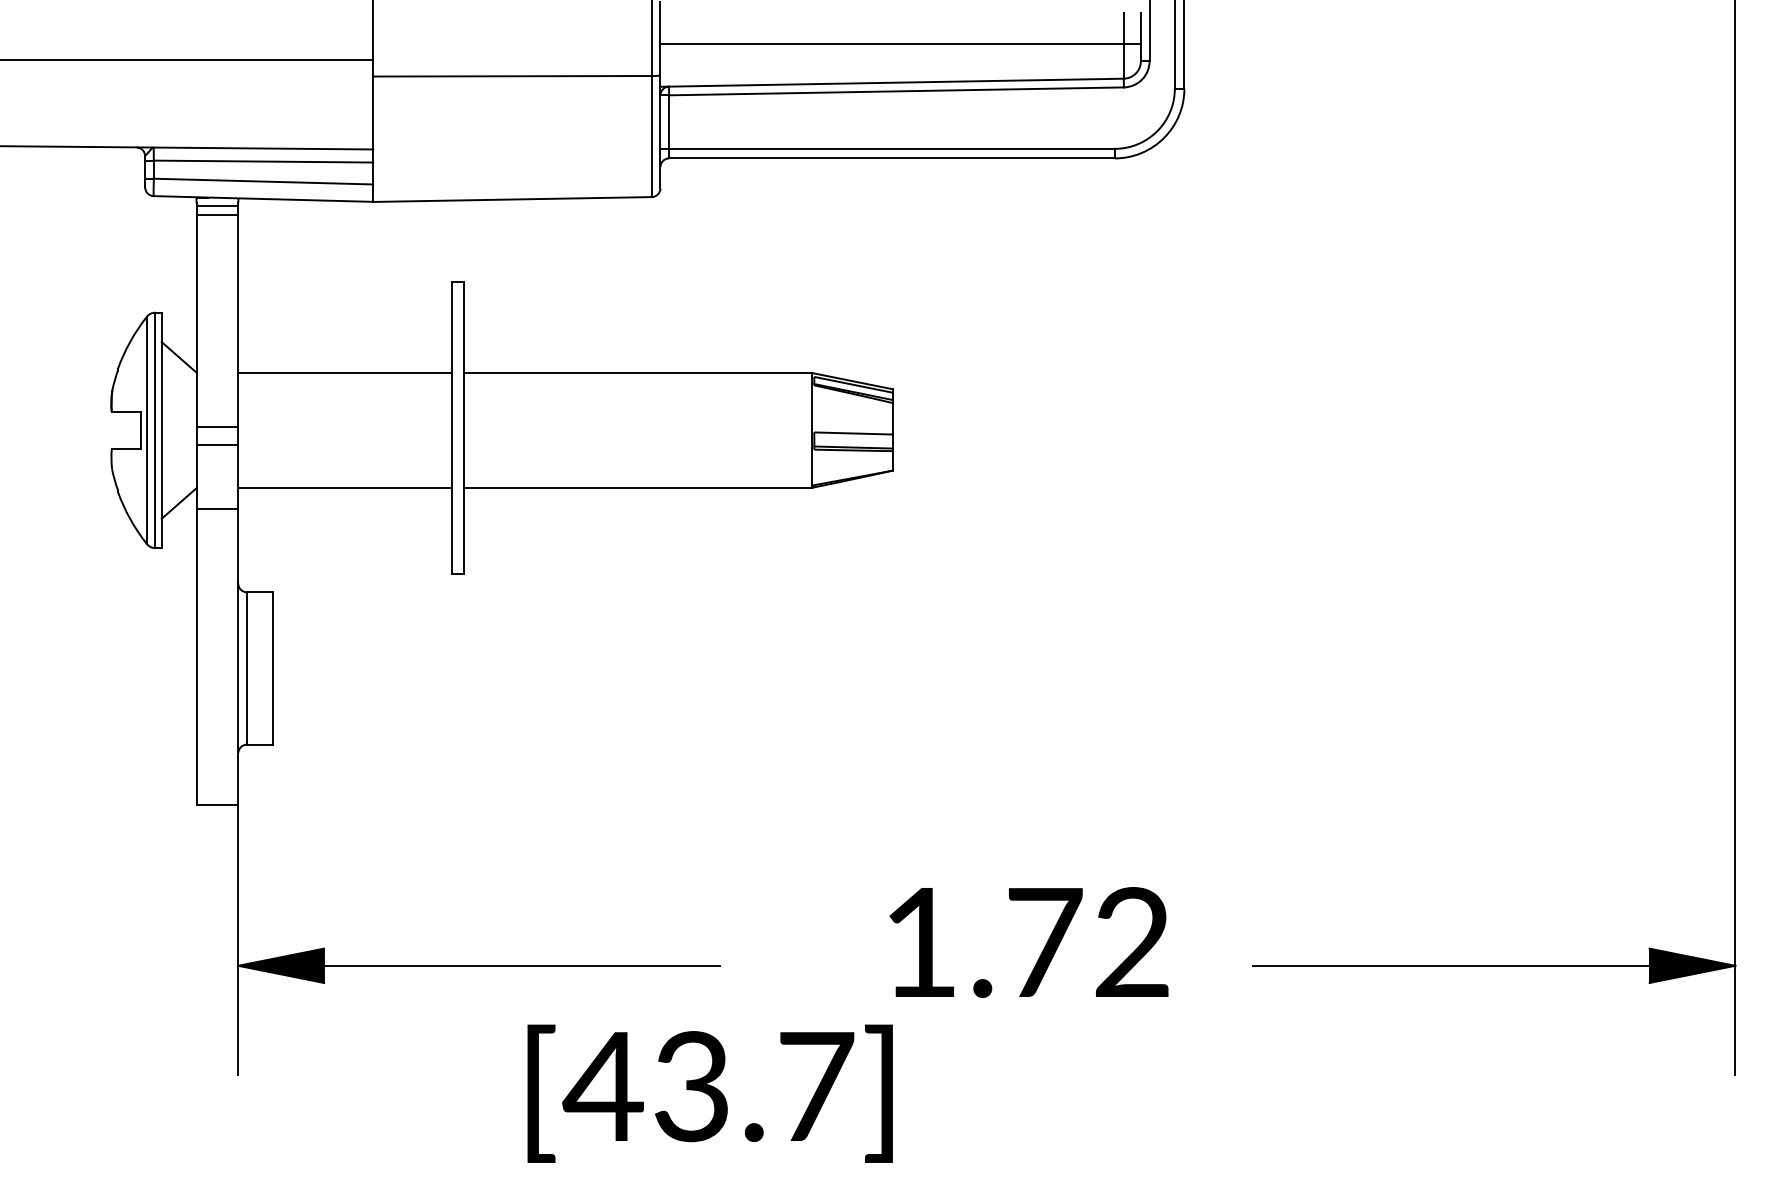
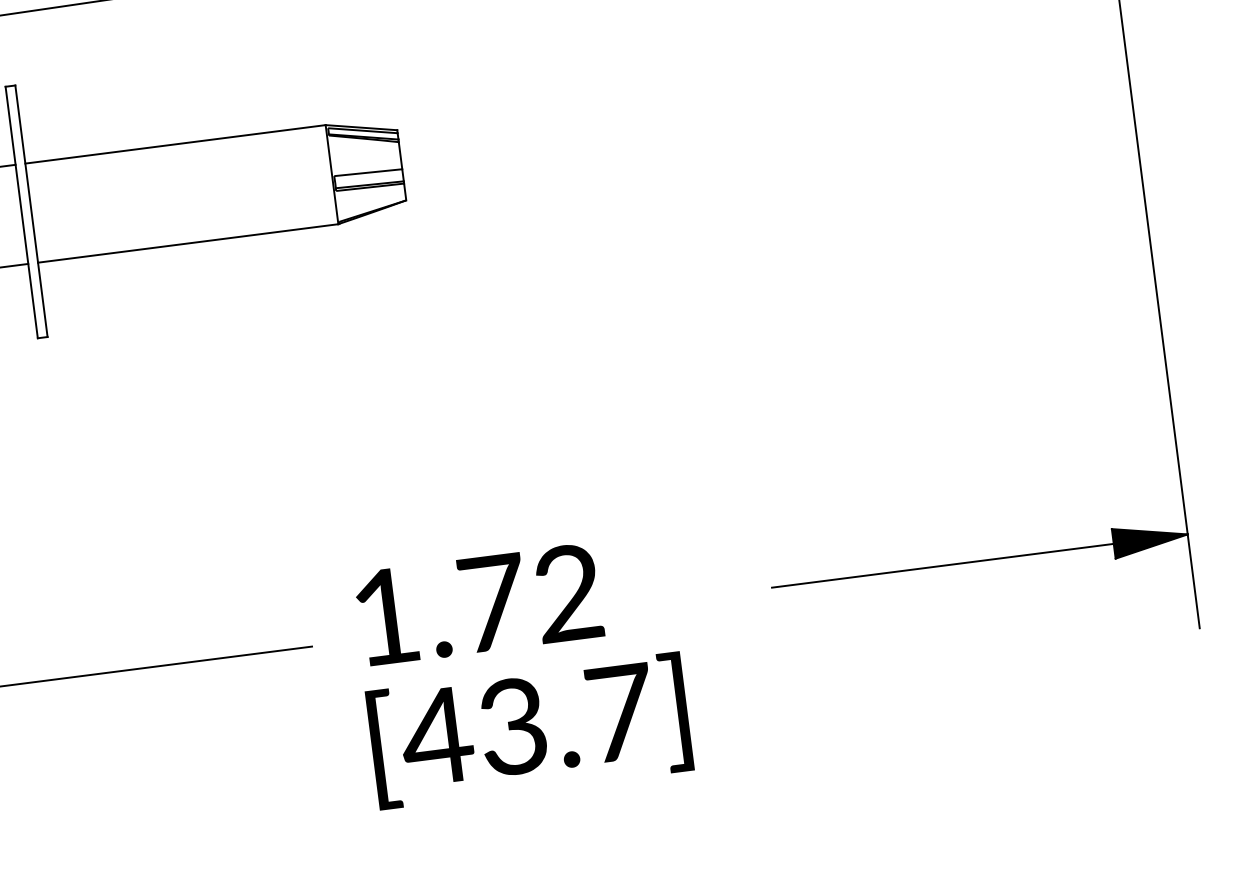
text: (1028, 942) -> (478, 604), moved
text: (709, 1093) -> (529, 730), moved

